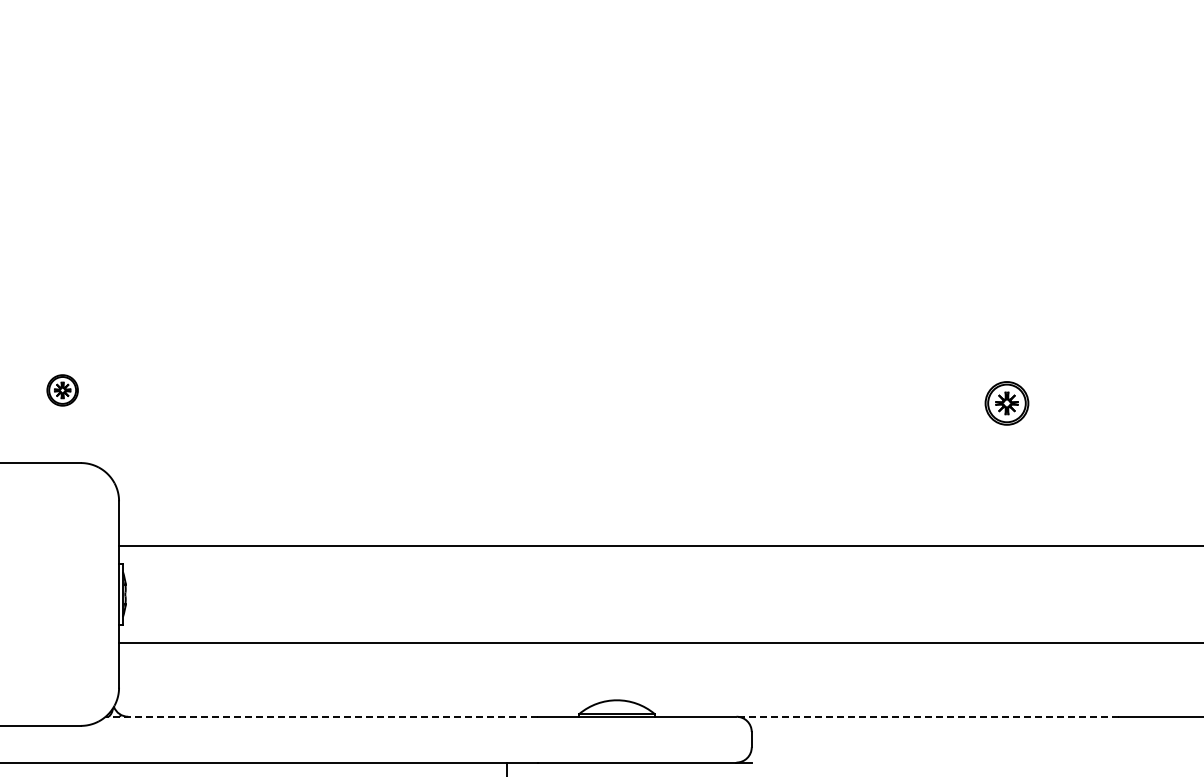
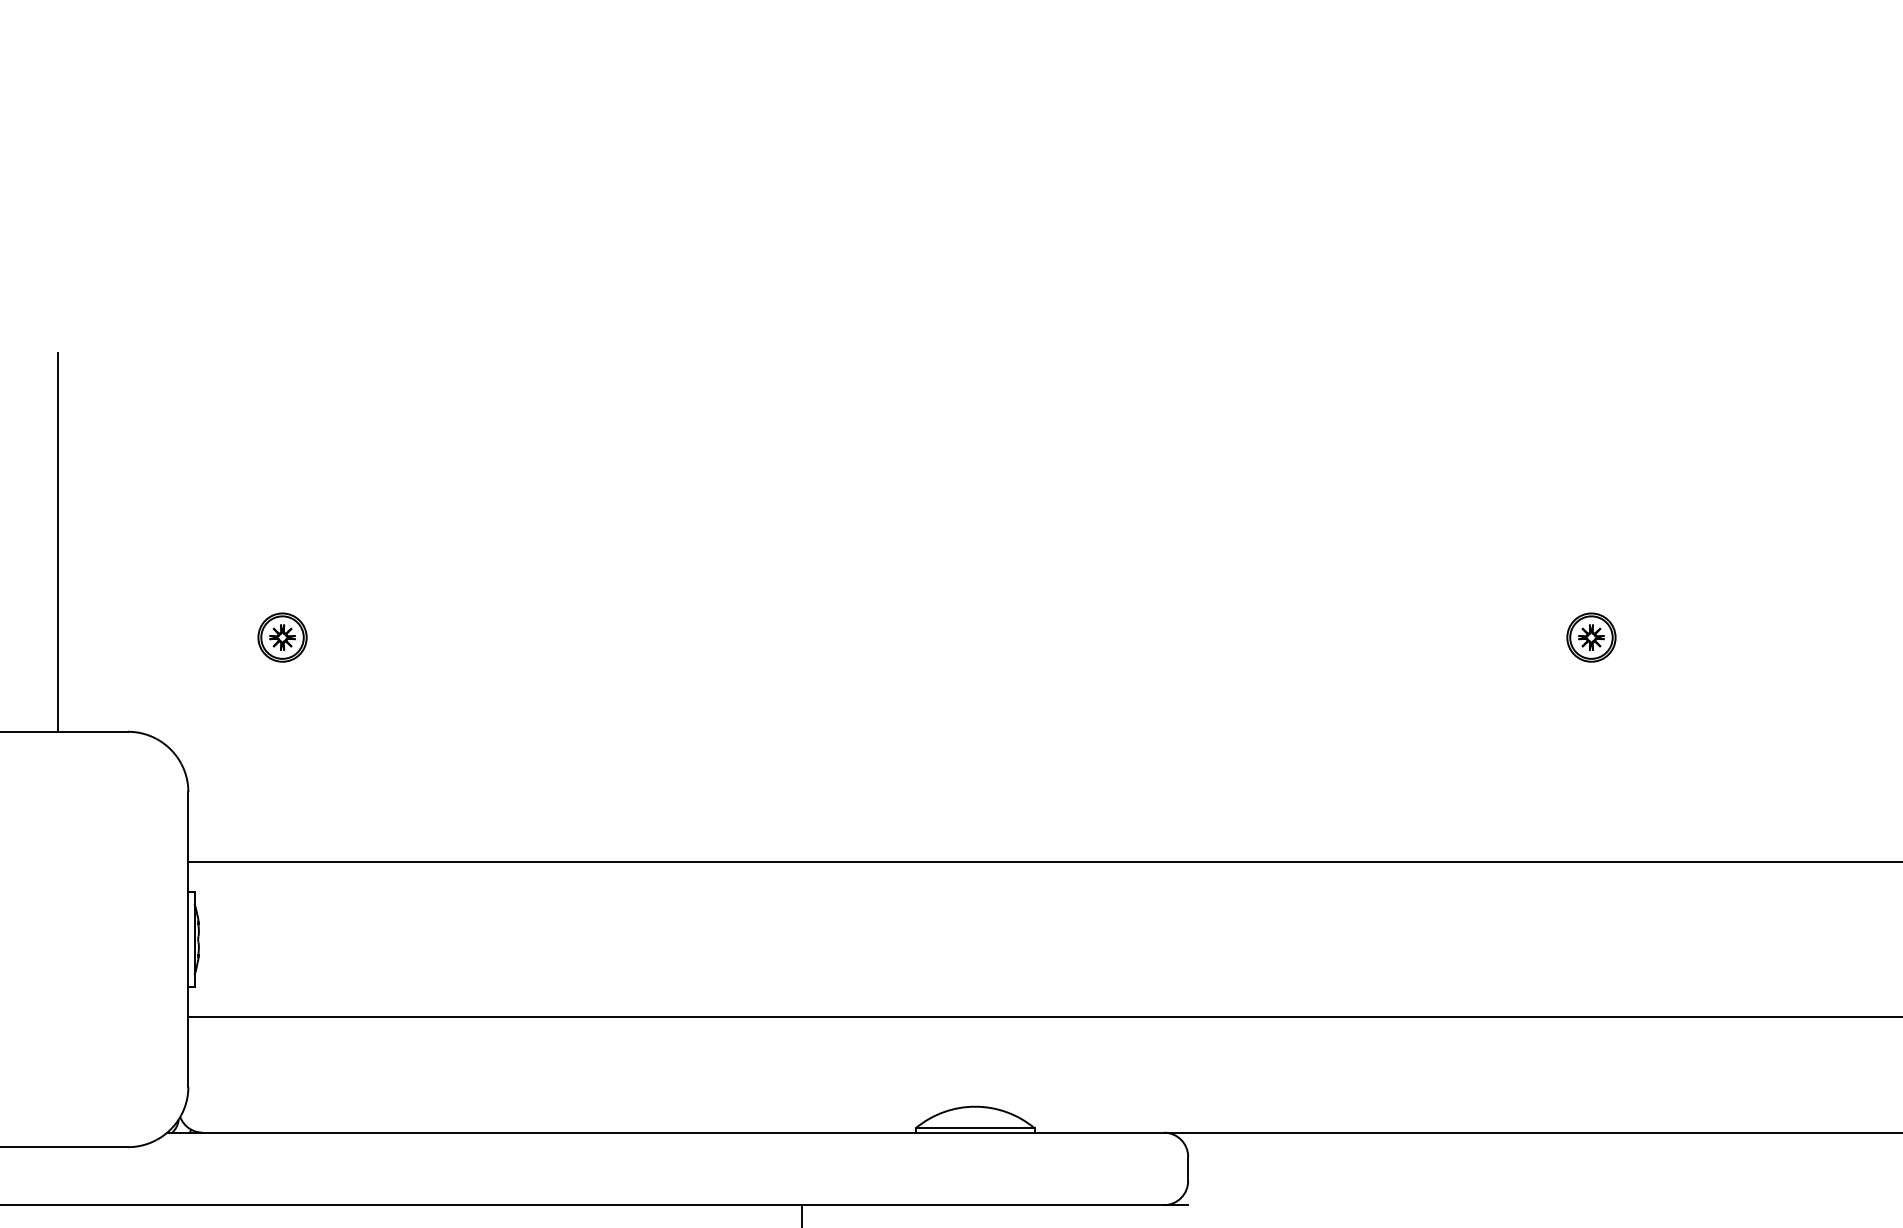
line: (36, 343) -> (57, 542), added
part: (62, 390) -> (282, 637), moved
part: (1006, 403) -> (1590, 637), size x0.71
line: (321, 716) -> (508, 1132), dashed -> solid
line: (927, 716) -> (1465, 1132), dashed -> solid

